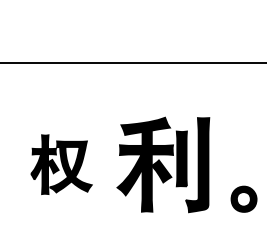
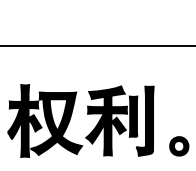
part: (61, 164) -> (45, 120), size x1.67

